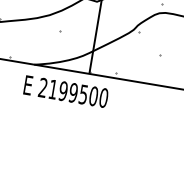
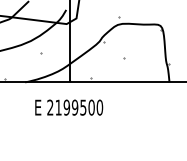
text: (66, 91) -> (69, 107), moved

